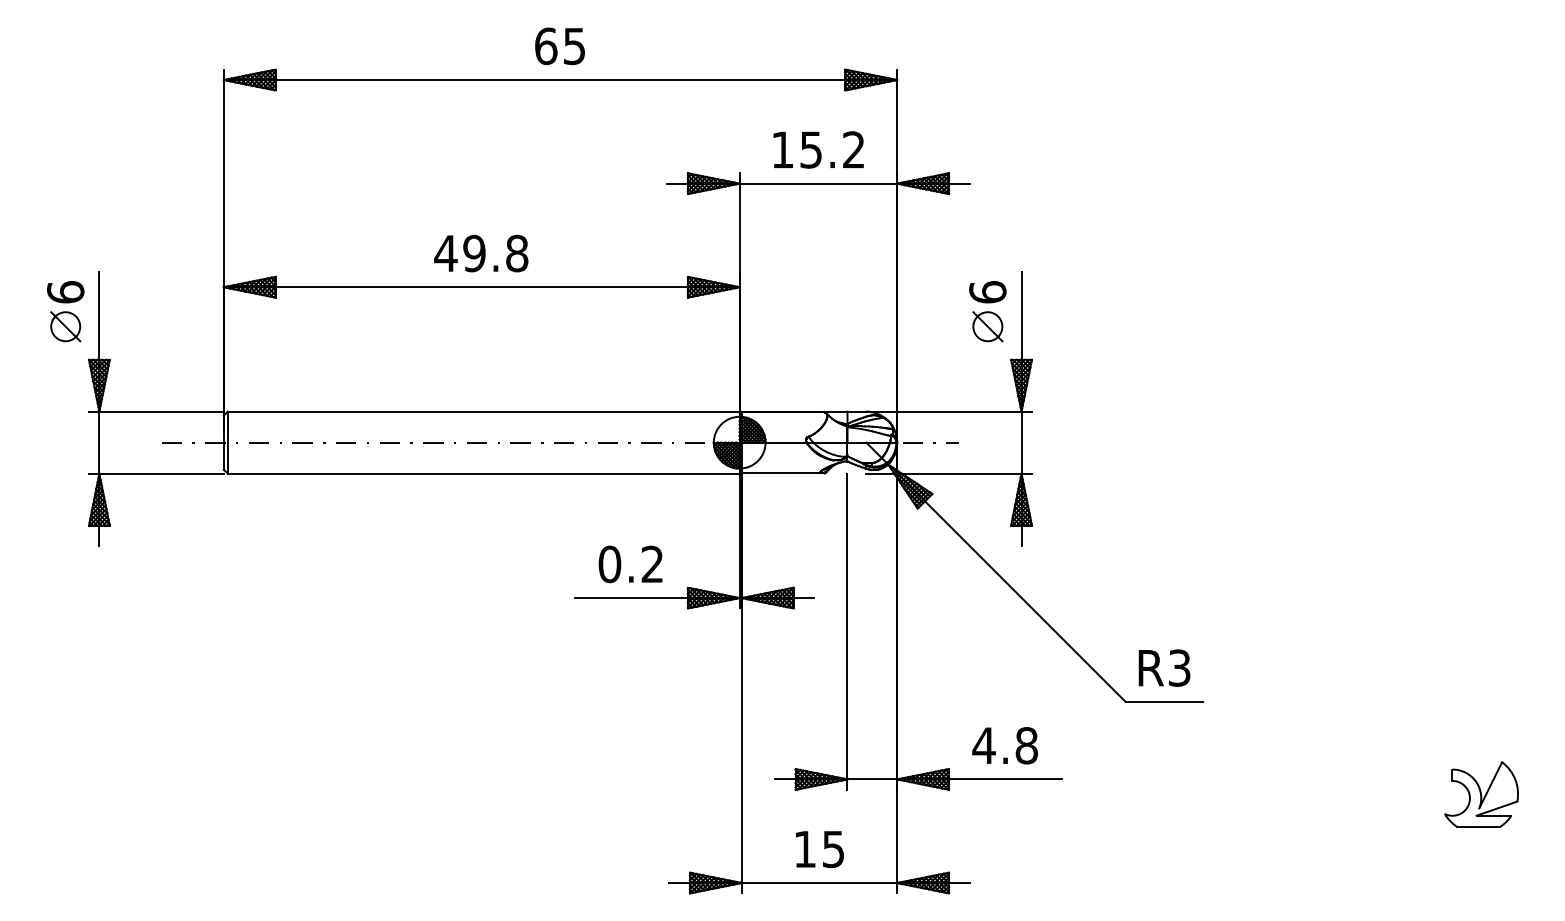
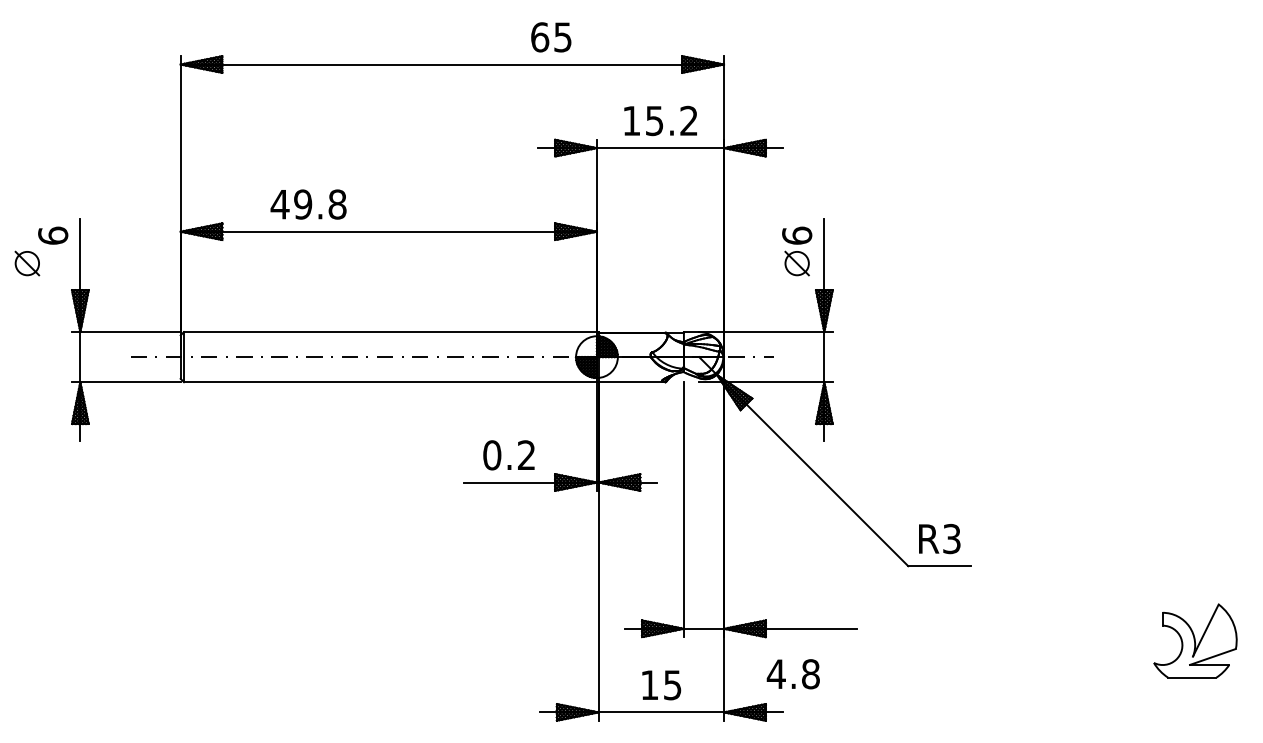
text: (559, 46) -> (550, 37), moved
text: (481, 253) -> (308, 204), moved
part: (65, 326) -> (27, 263), moved
text: (1004, 745) -> (792, 674), moved
part: (1481, 794) -> (1195, 640), size x1.4

